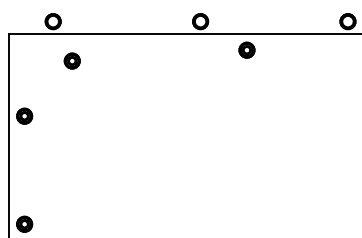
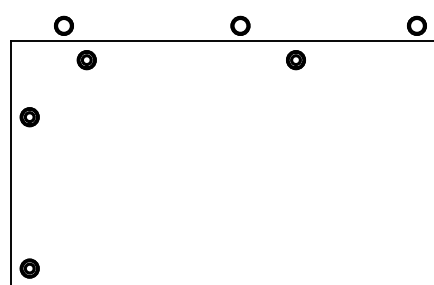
part: (72, 61) -> (86, 60), moved
part: (24, 116) -> (29, 117), moved

